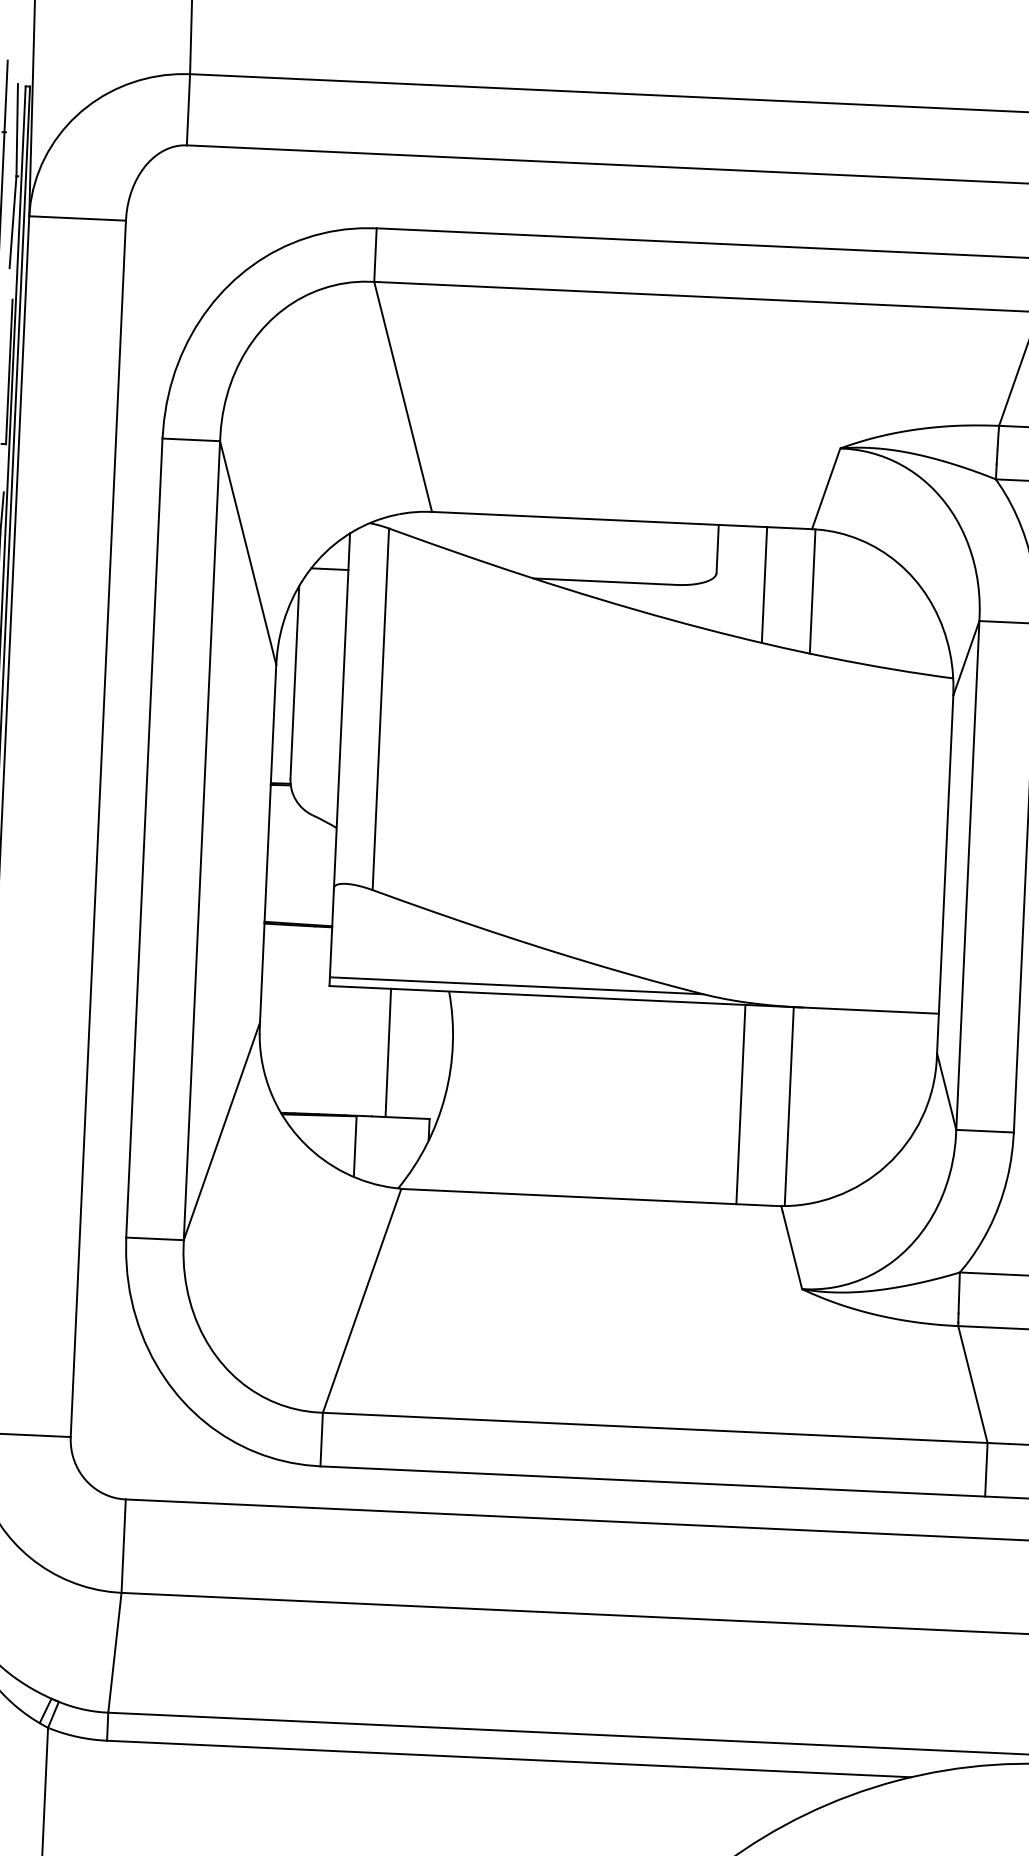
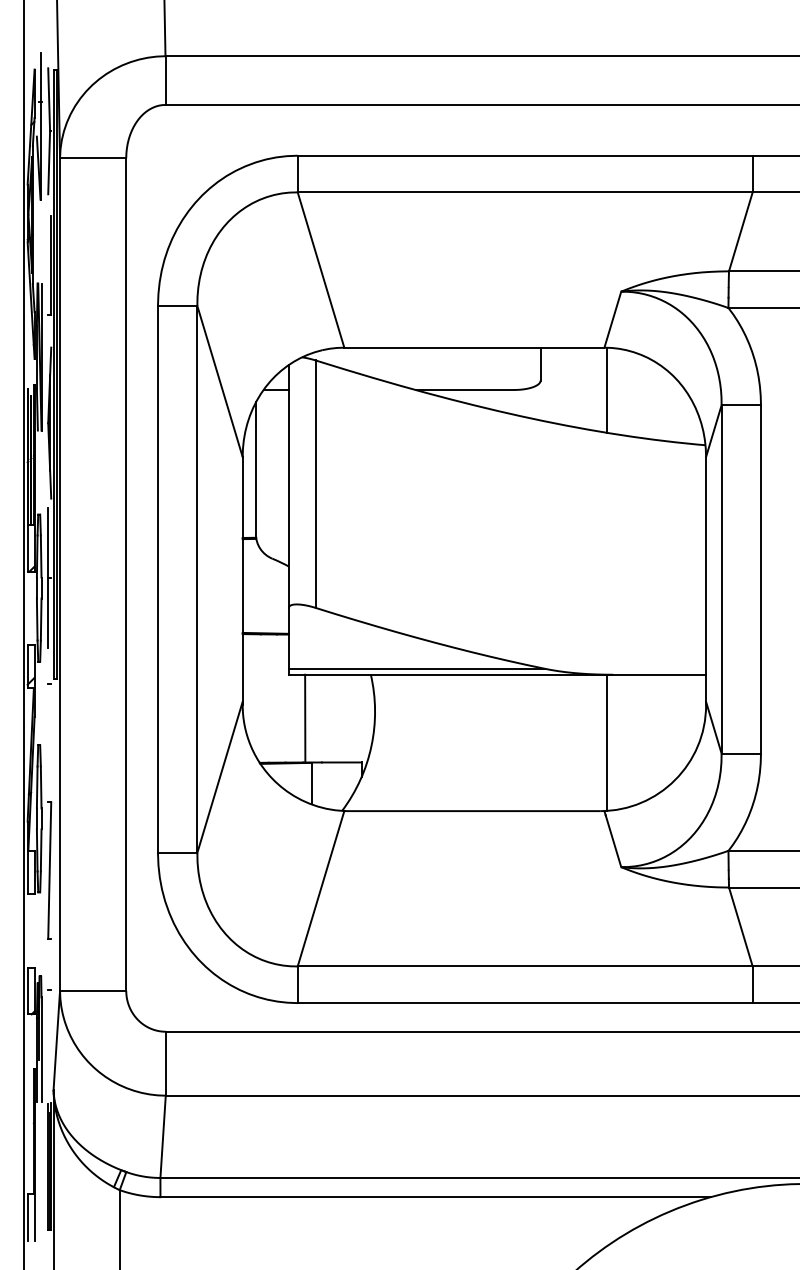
line: (764, 583) -> (573, 386), removed
line: (388, 1052) -> (305, 718), moved
line: (740, 1103) -> (573, 742), removed

